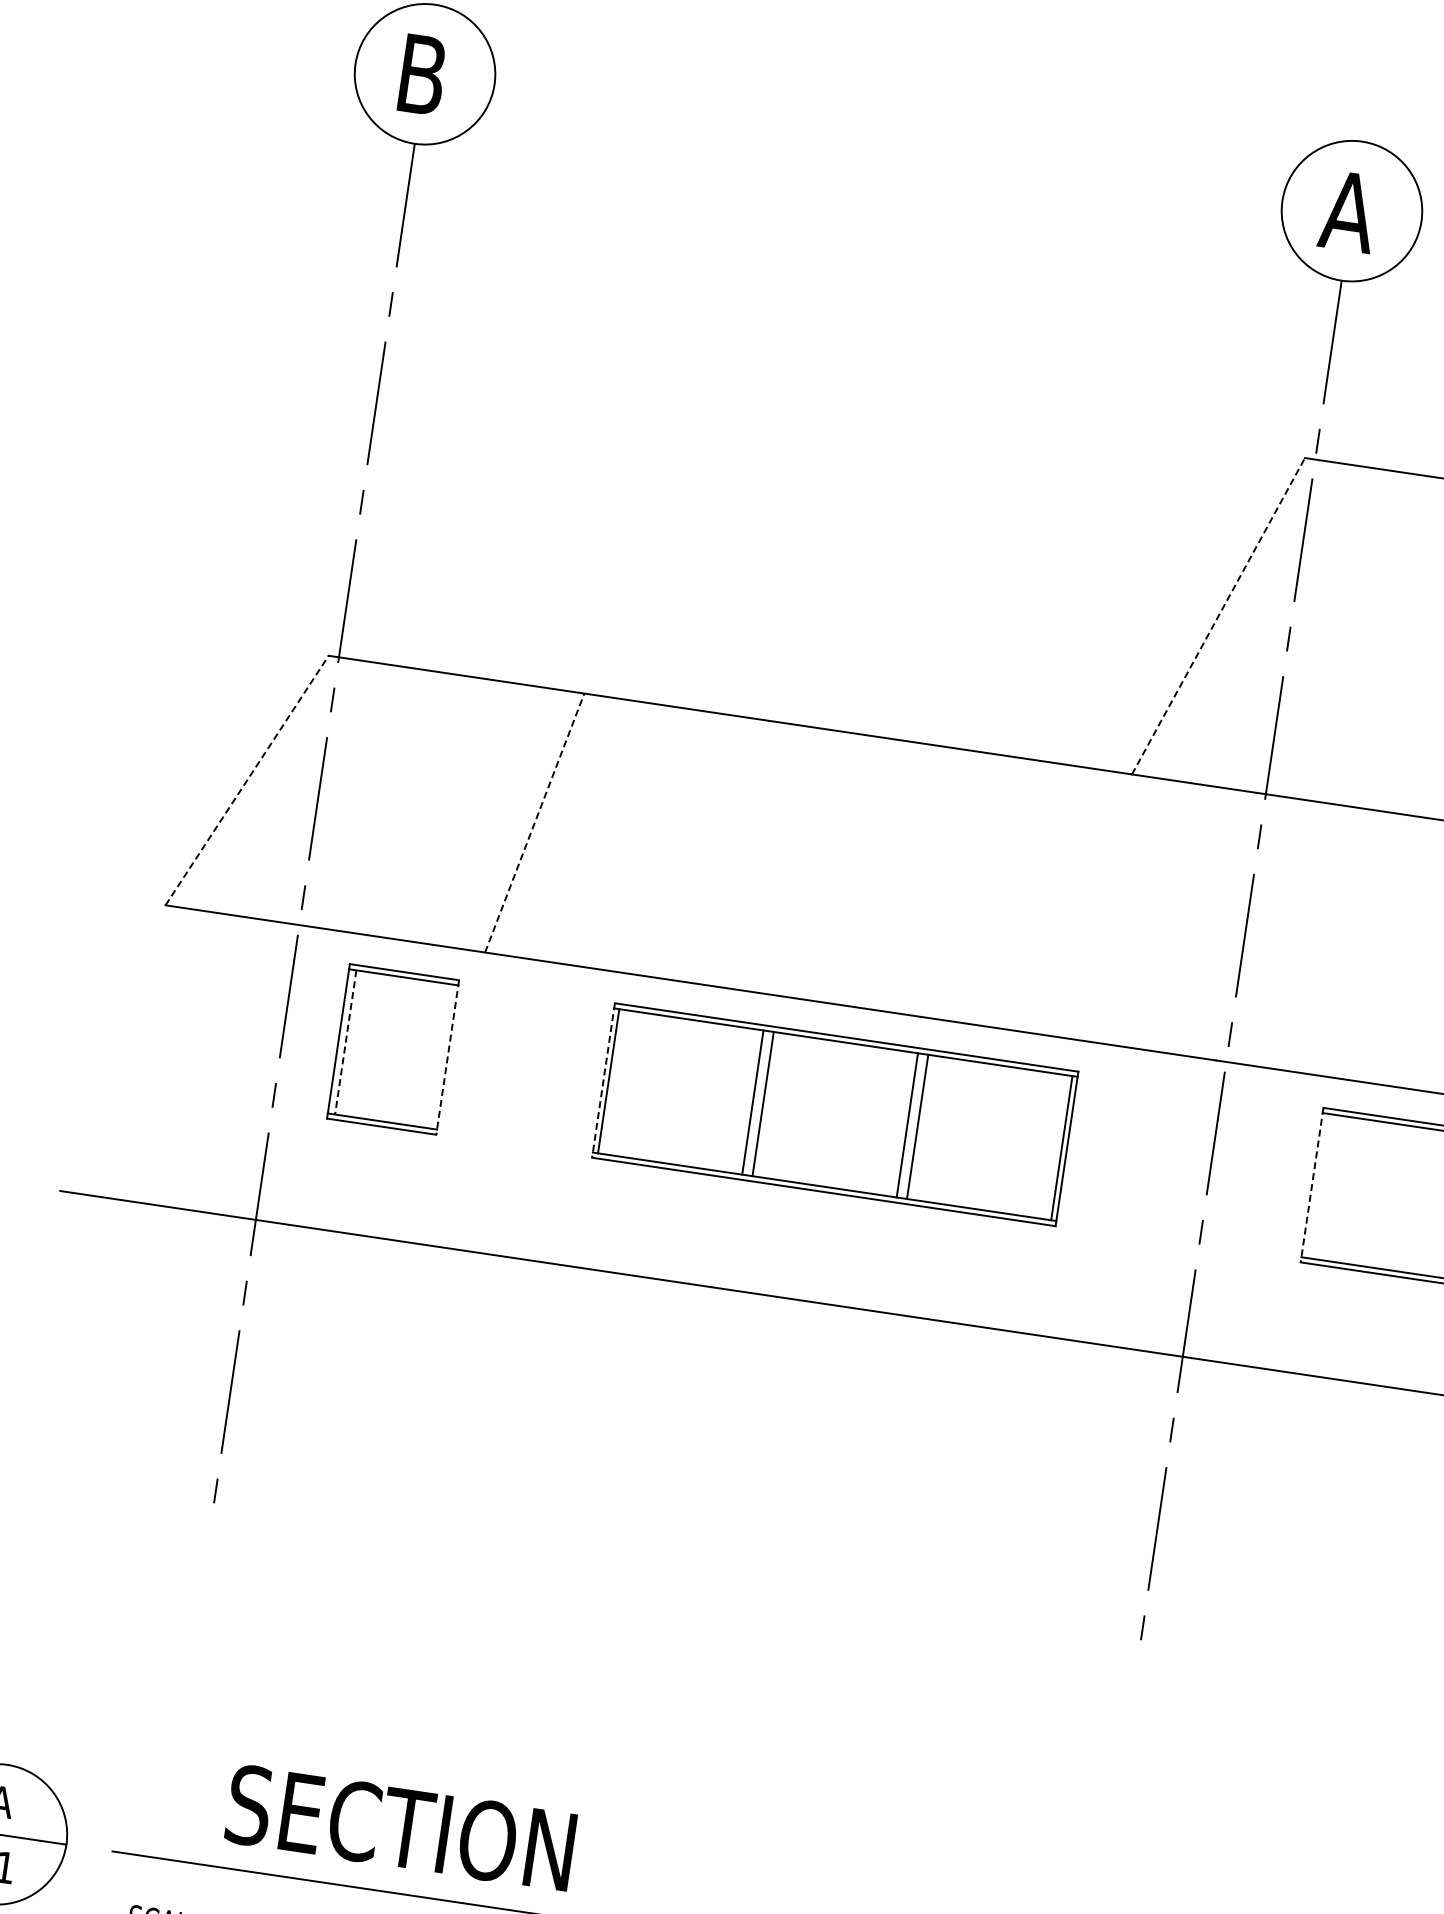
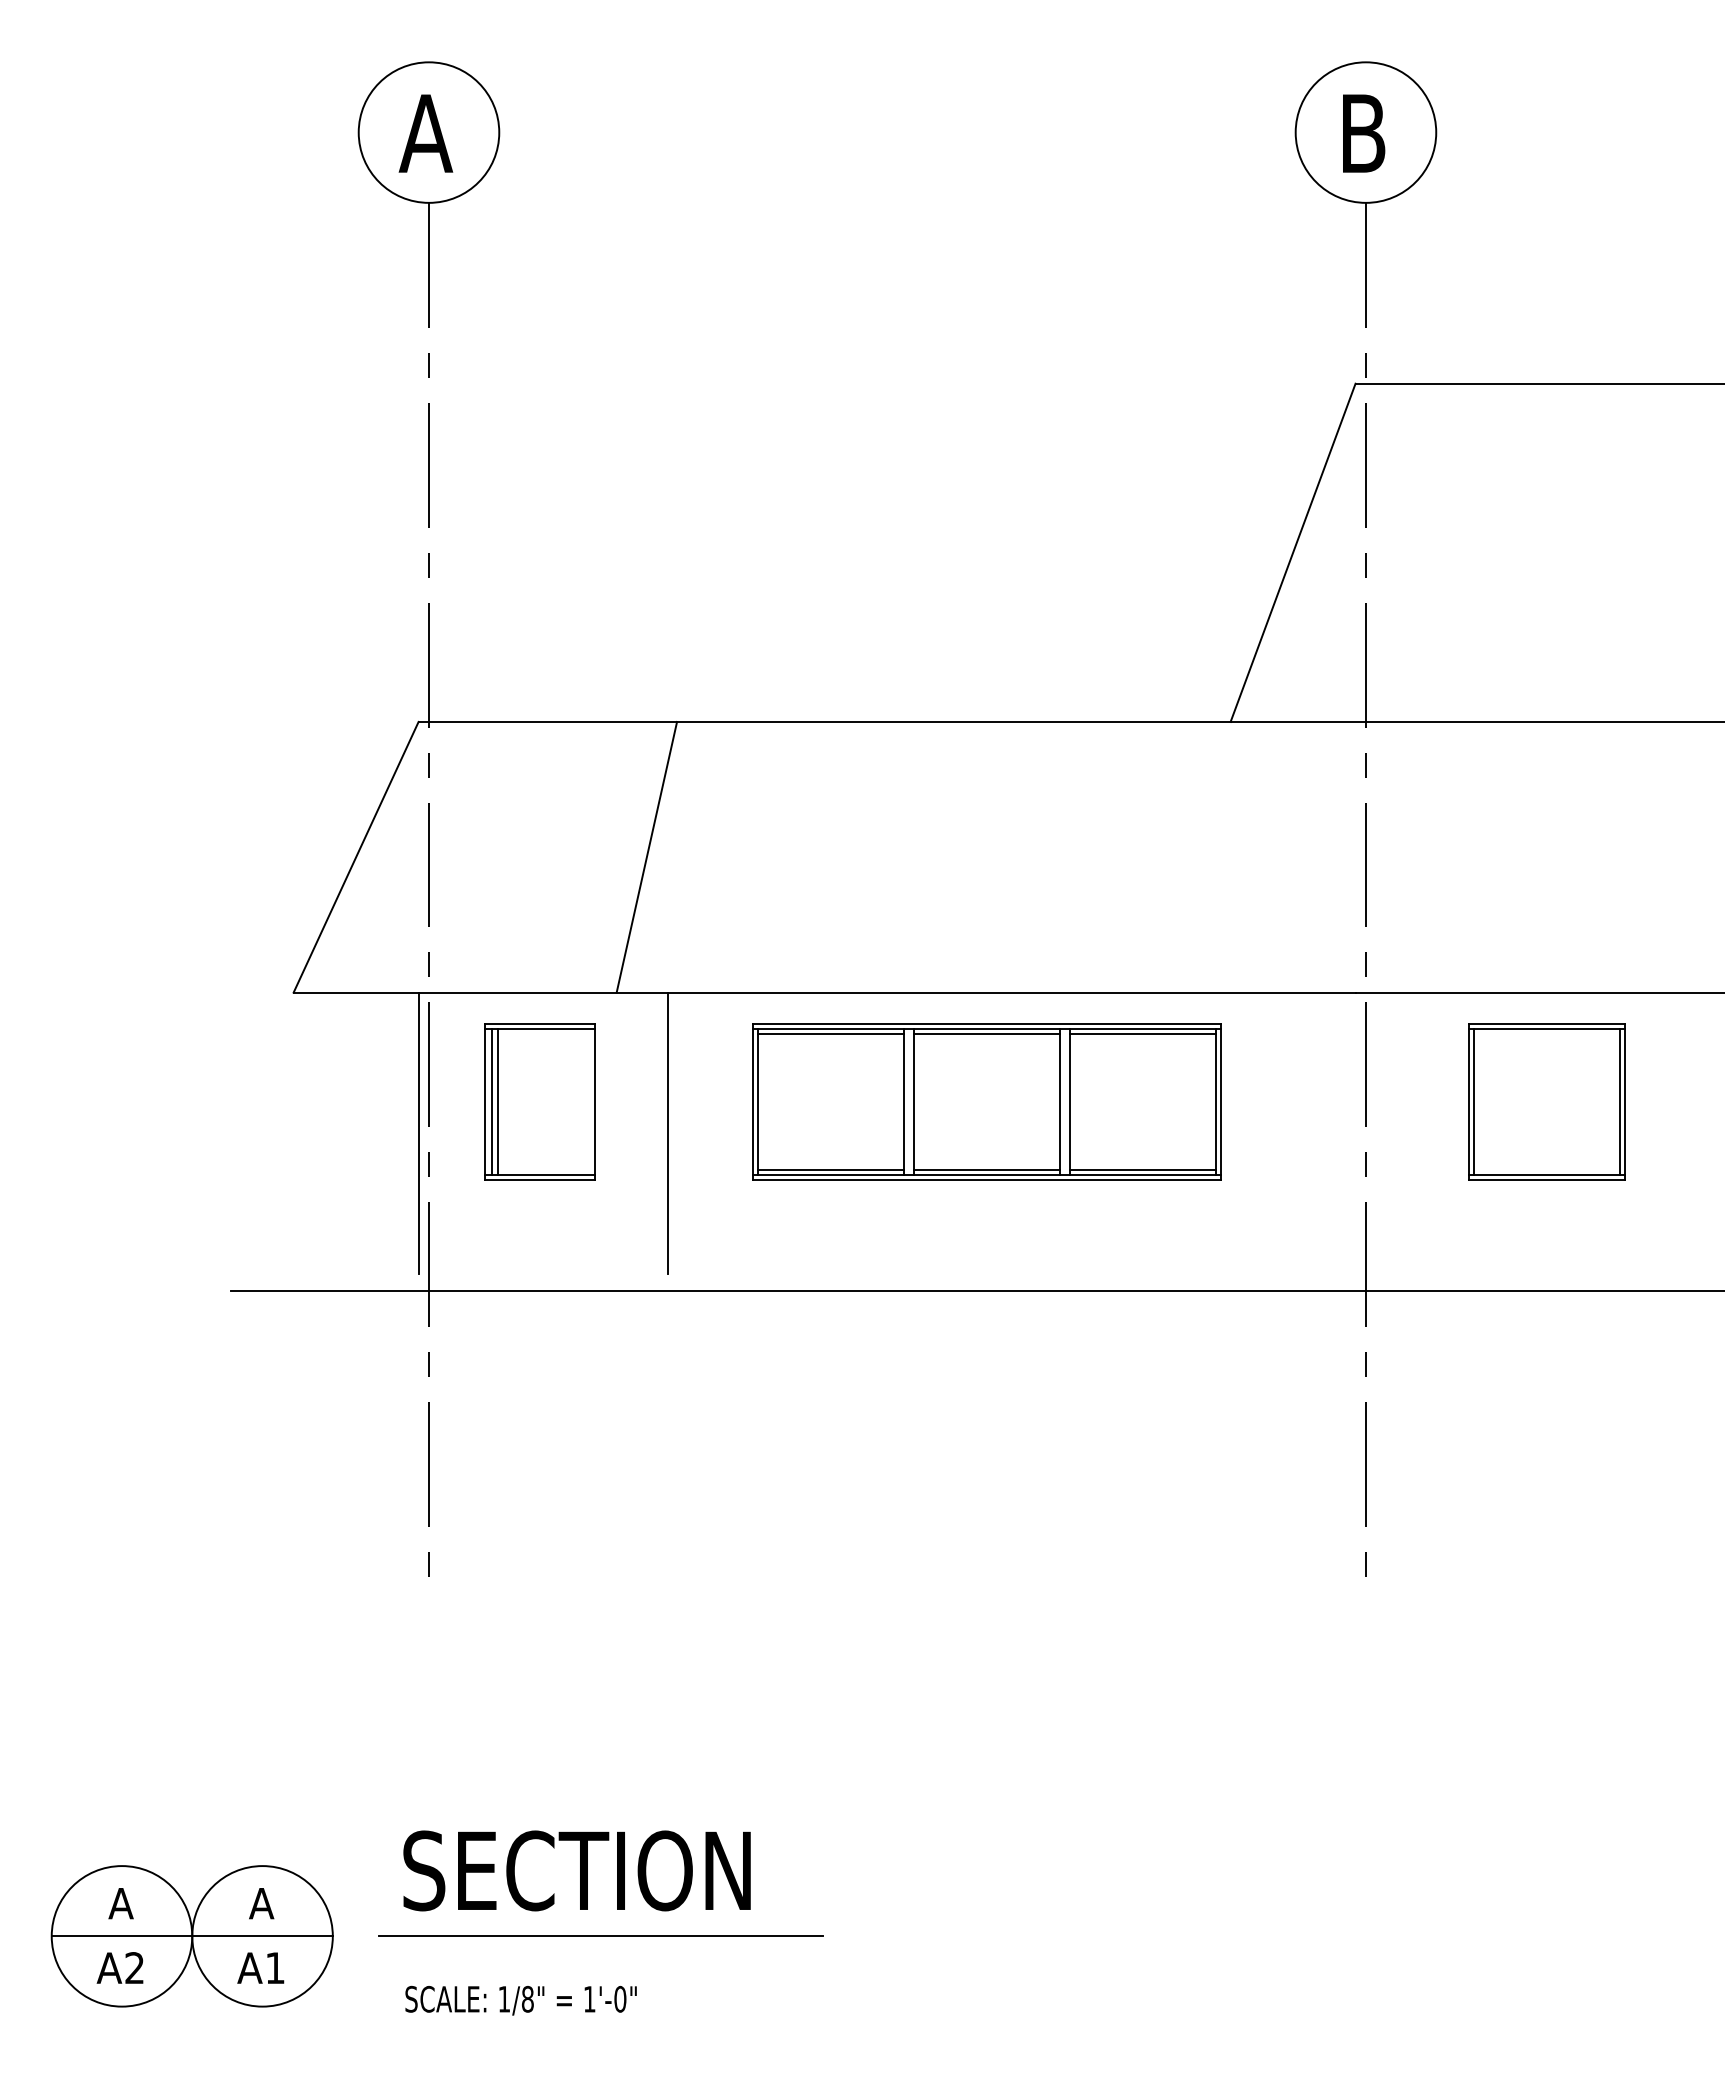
text: (421, 74) -> (425, 133), B -> A
text: (1348, 211) -> (1362, 133), A -> B
line: (1218, 615) -> (1293, 552), dashed -> solid
line: (247, 779) -> (356, 856), dashed -> solid
line: (534, 823) -> (646, 857), dashed -> solid
line: (690, 1025) -> (830, 1034), added
line: (345, 1041) -> (491, 1101), dashed -> solid
line: (351, 1042) -> (497, 1101), added
line: (844, 1047) -> (986, 1034), added
line: (448, 1058) -> (595, 1102), dashed -> solid
line: (268, 1061) -> (418, 1132), added
line: (999, 1070) -> (1142, 1034), added
line: (603, 1081) -> (752, 1102), dashed -> solid
line: (515, 1098) -> (668, 1132), added
line: (670, 1158) -> (830, 1169), added
line: (825, 1181) -> (986, 1169), added
line: (1311, 1185) -> (1468, 1102), dashed -> solid
line: (1316, 1185) -> (1473, 1101), added
line: (979, 1204) -> (1142, 1169), added
text: (400, 1827) -> (576, 1870), moved

